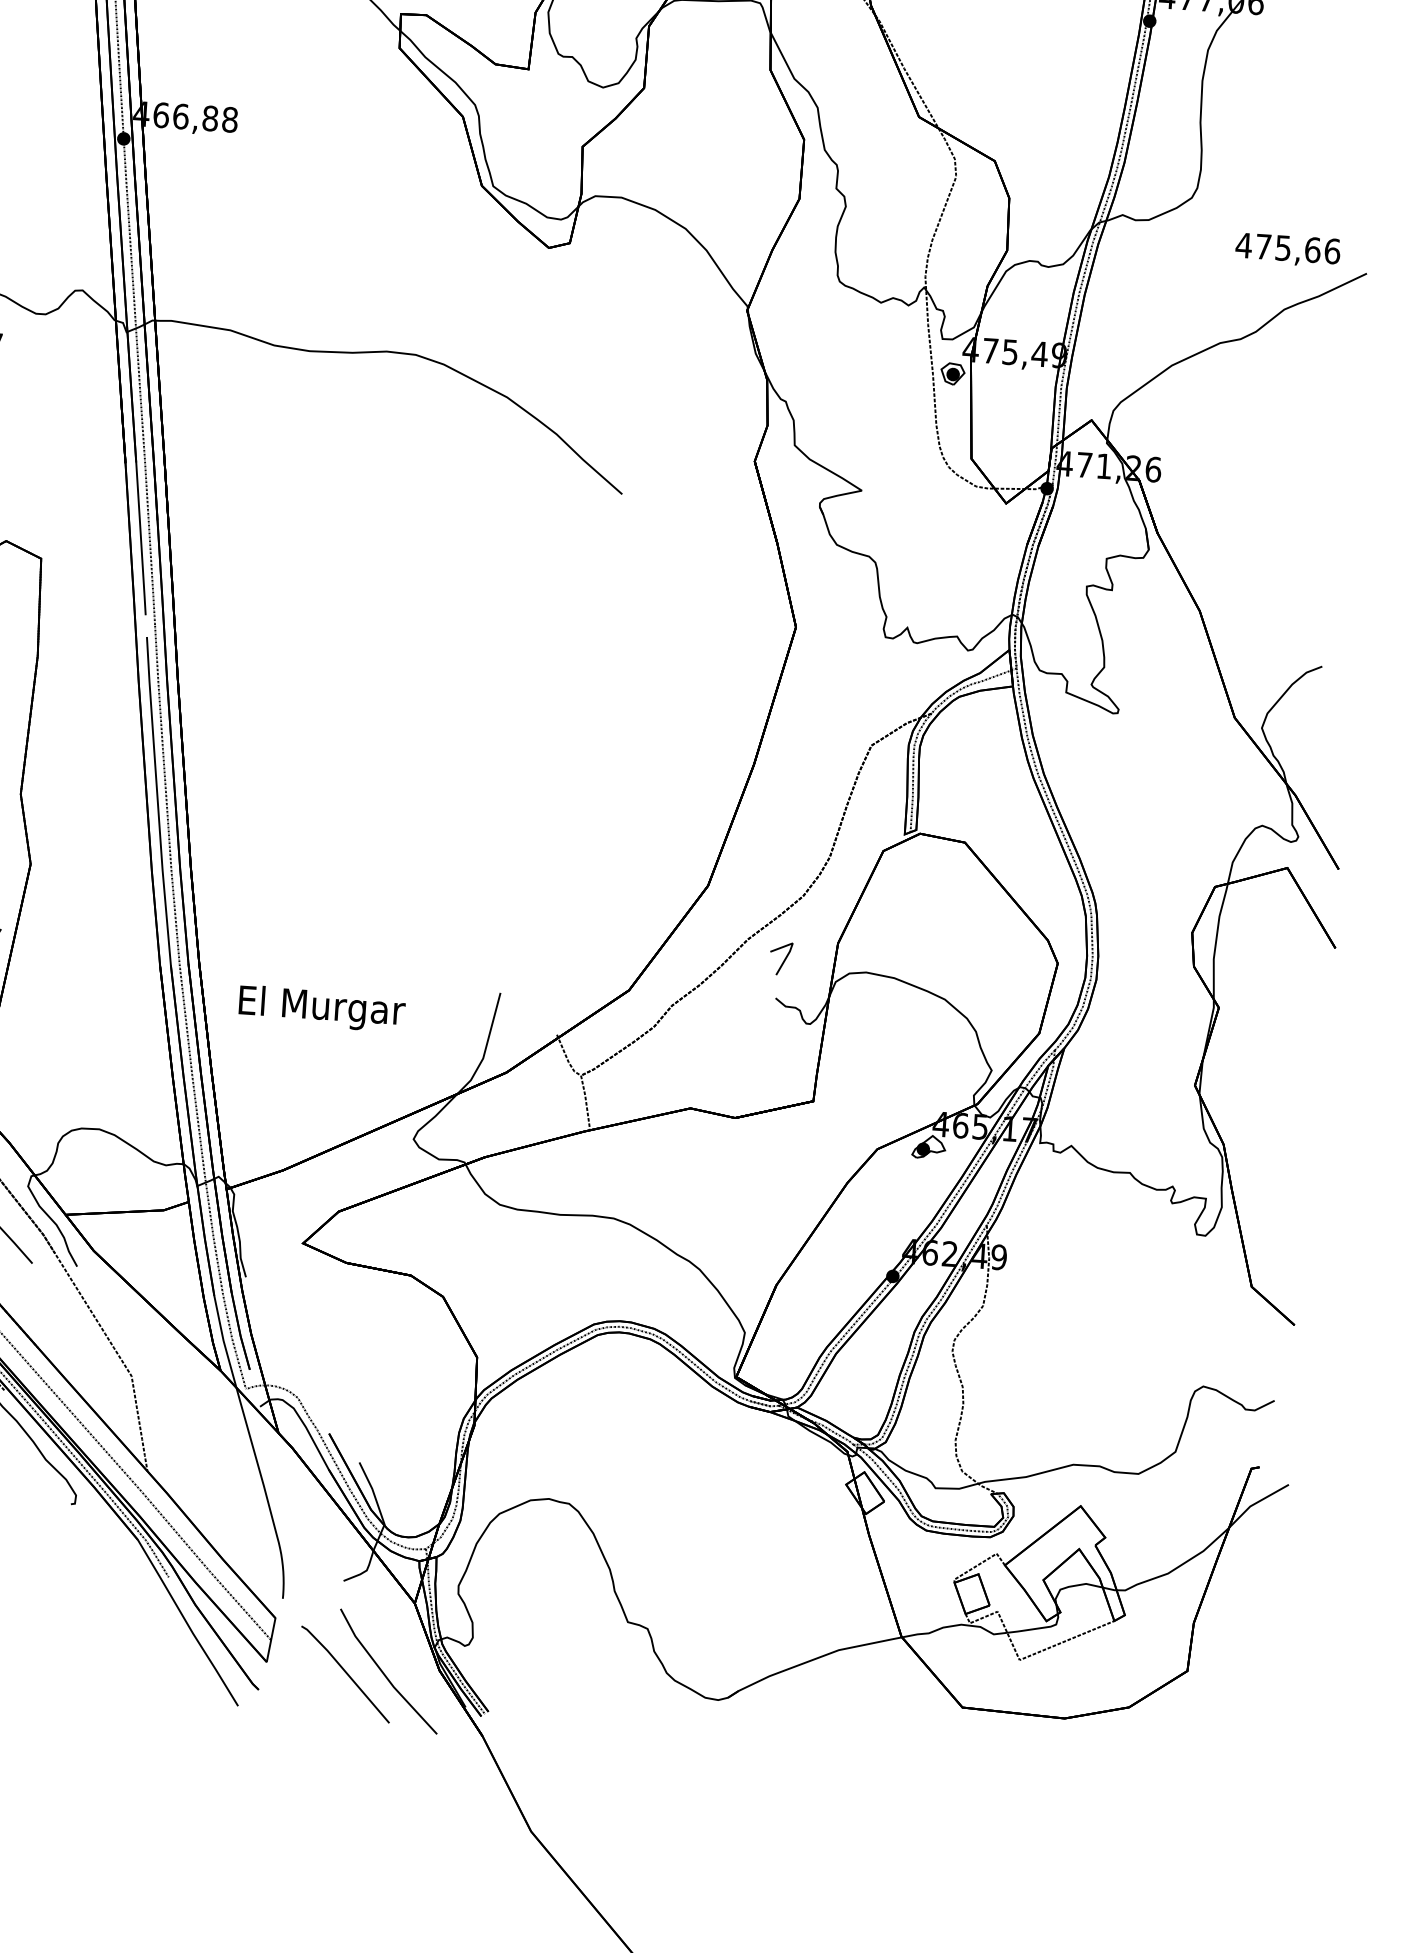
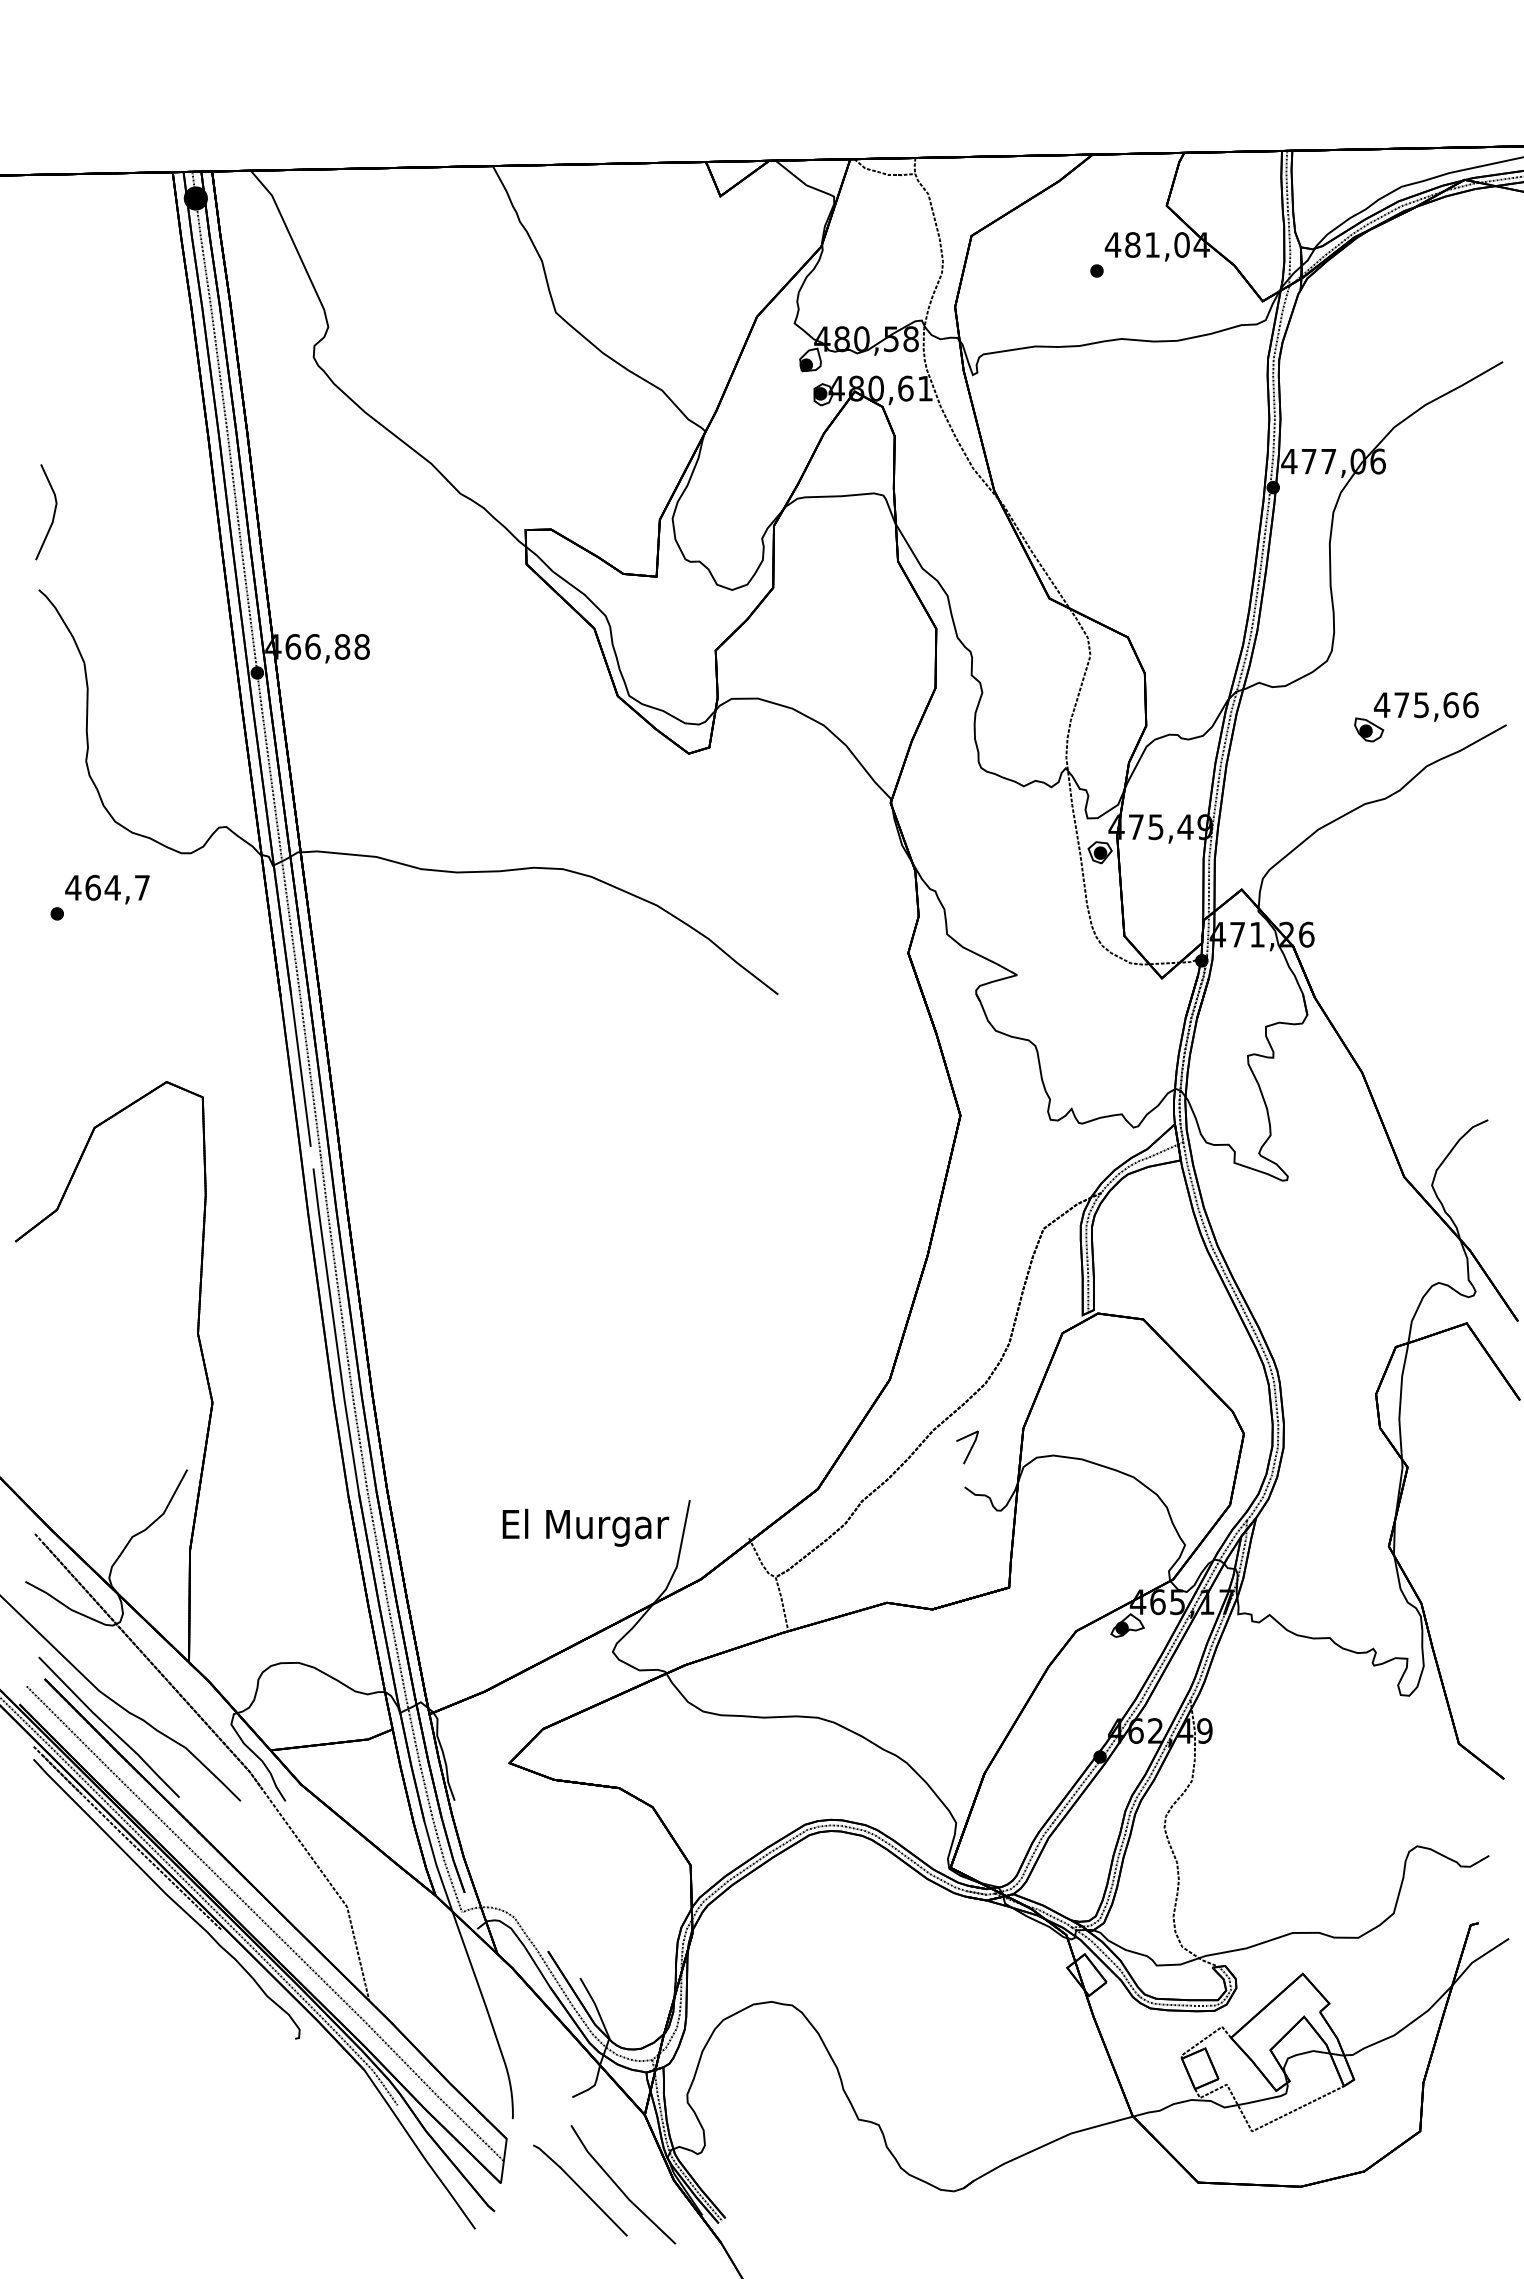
part: (1229, 268) -> (1369, 729), added
text: (321, 1008) -> (585, 1527), moved

